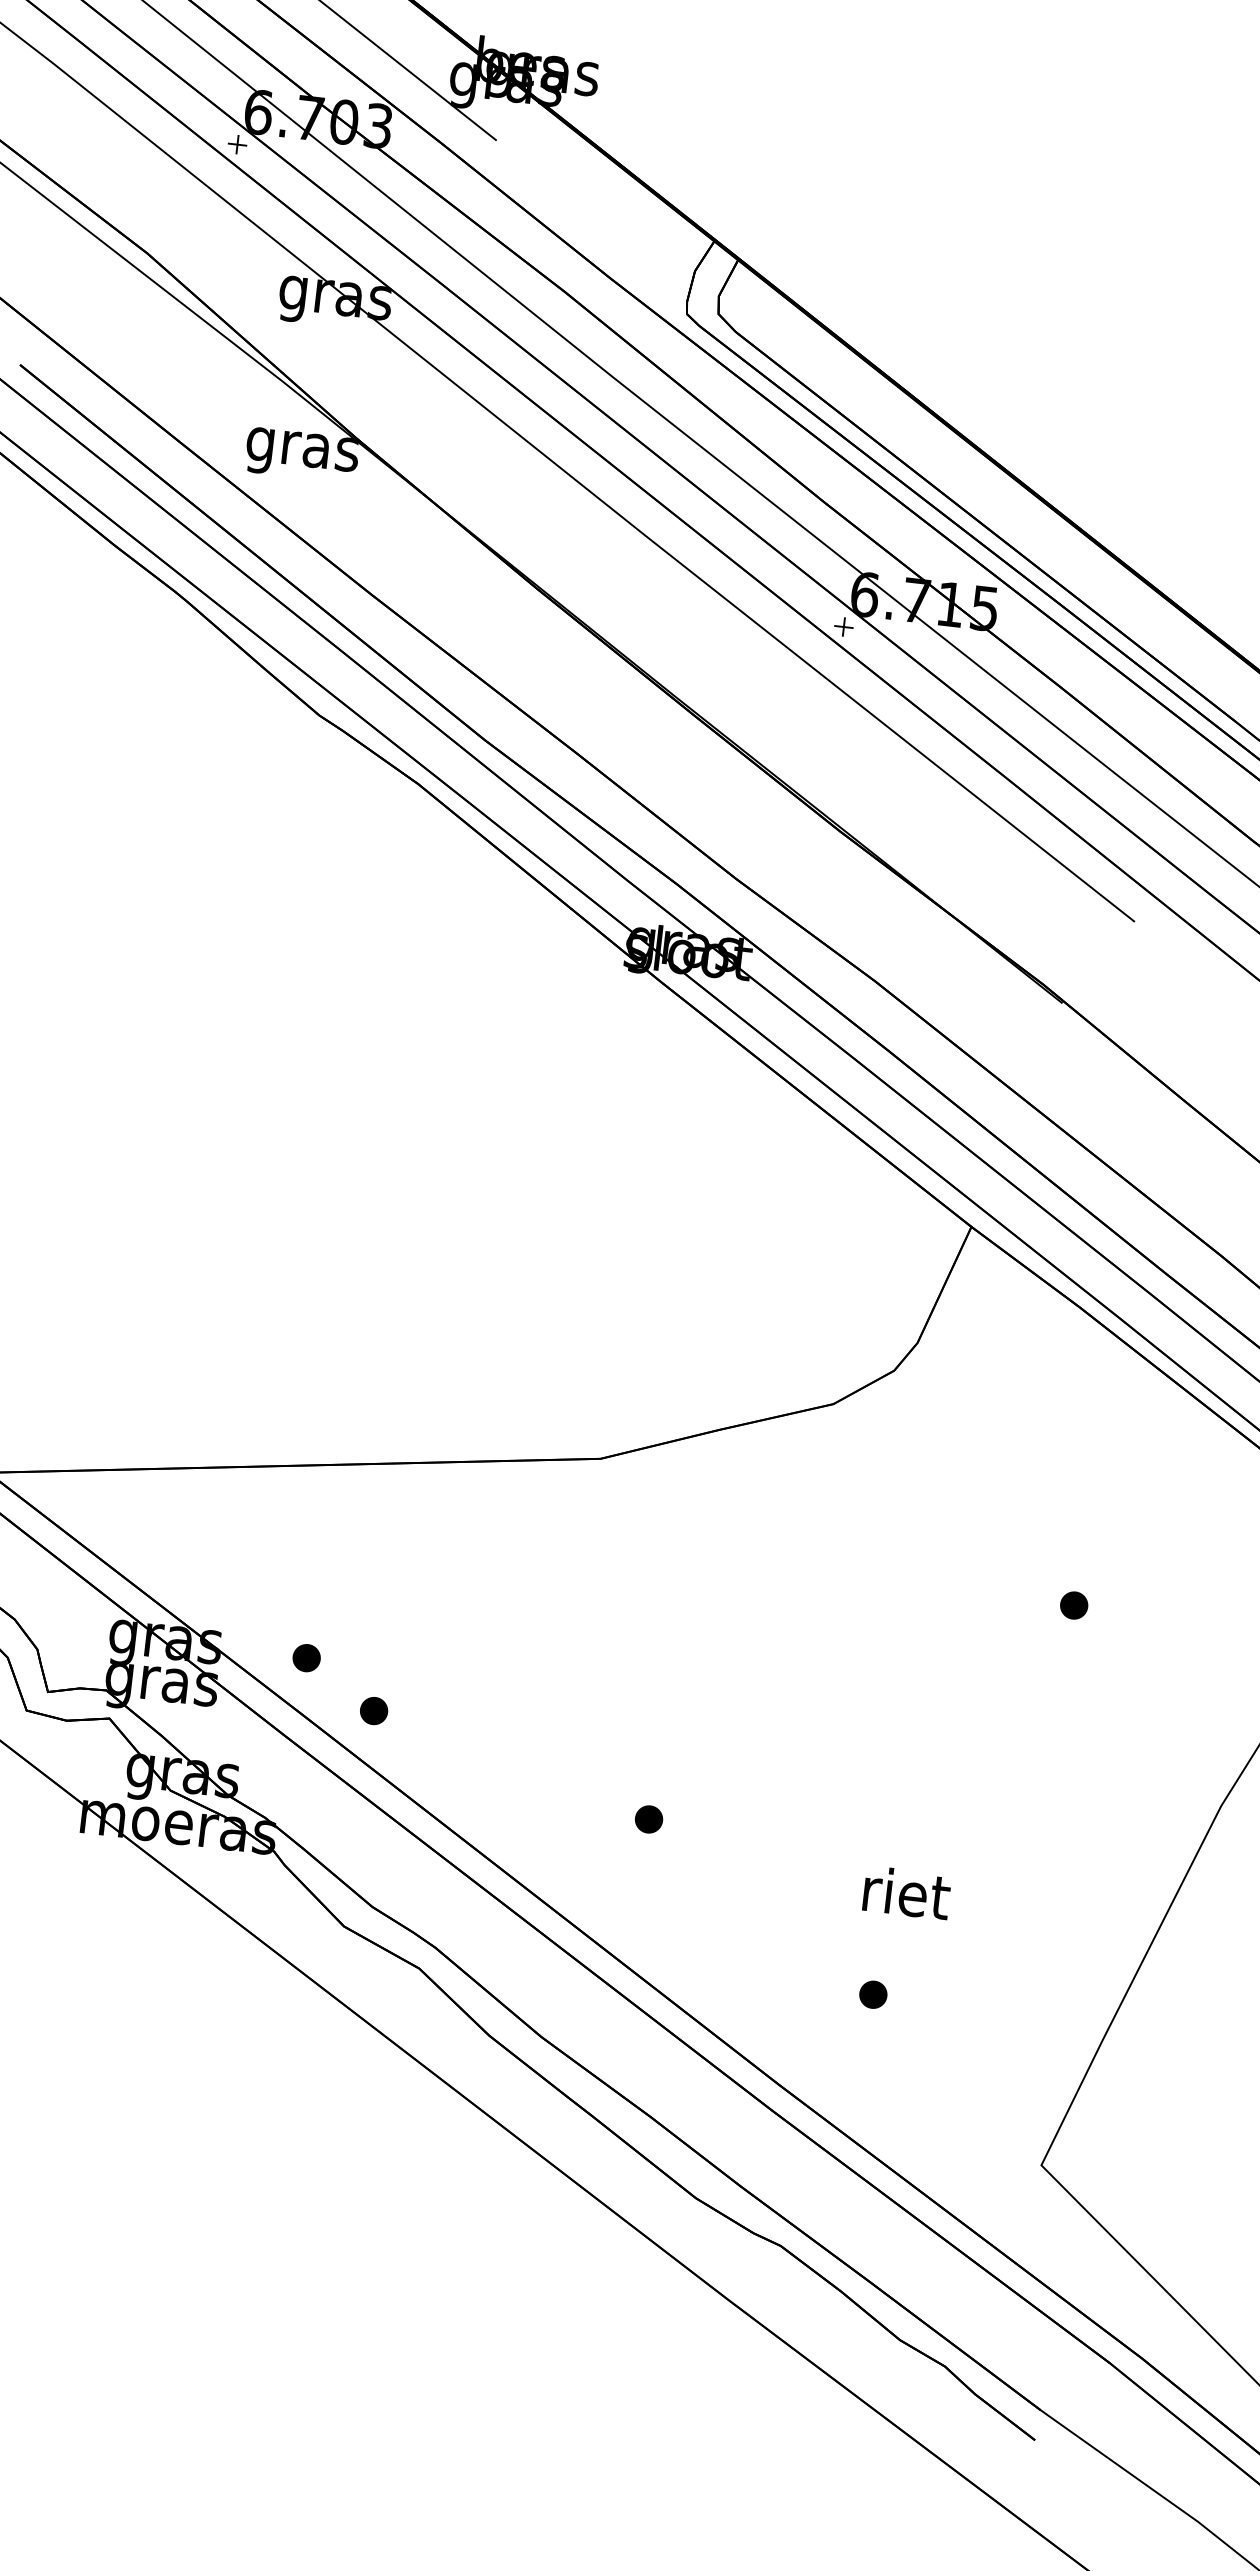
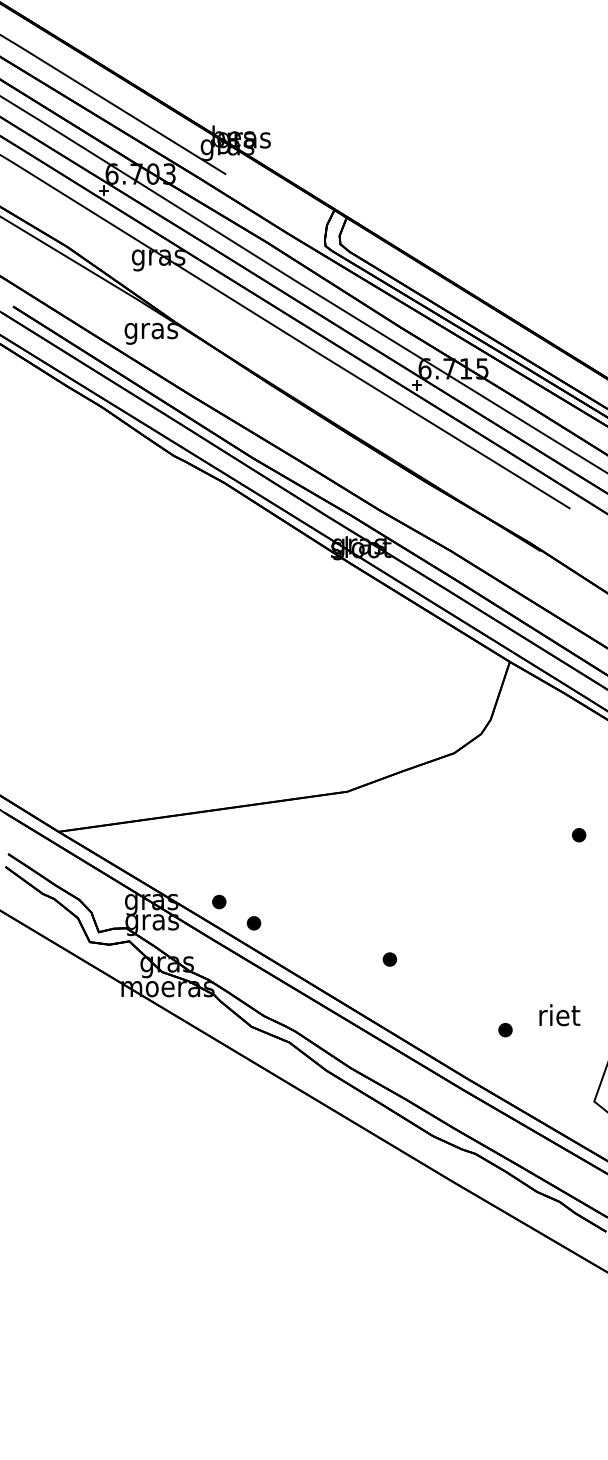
text: (906, 1893) -> (559, 1015), moved

